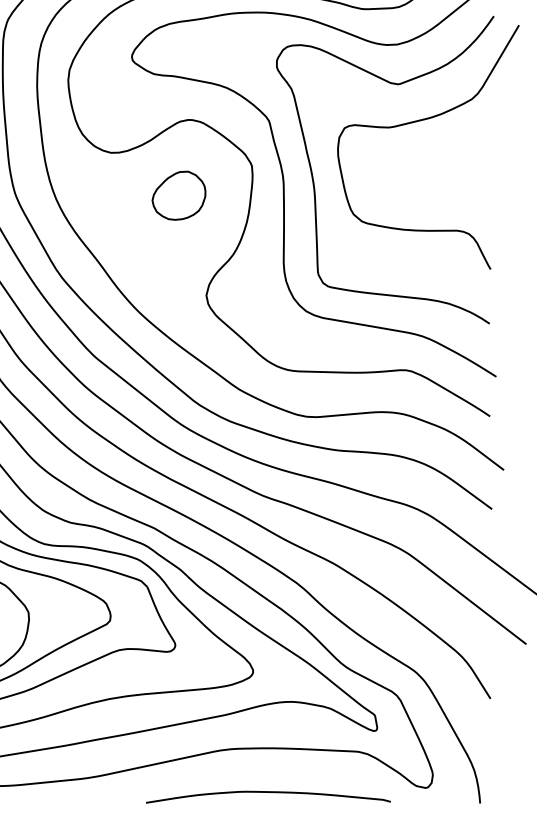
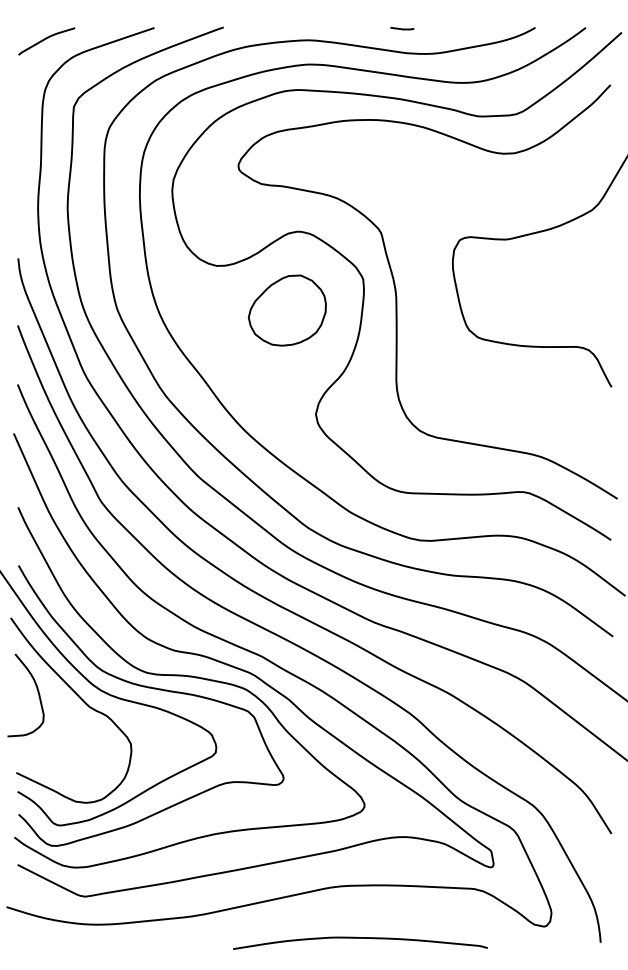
curve: (314, 182) -> (428, 296), removed
part: (179, 195) -> (287, 310), size x1.4
curve: (268, 792) -> (360, 938), moved

